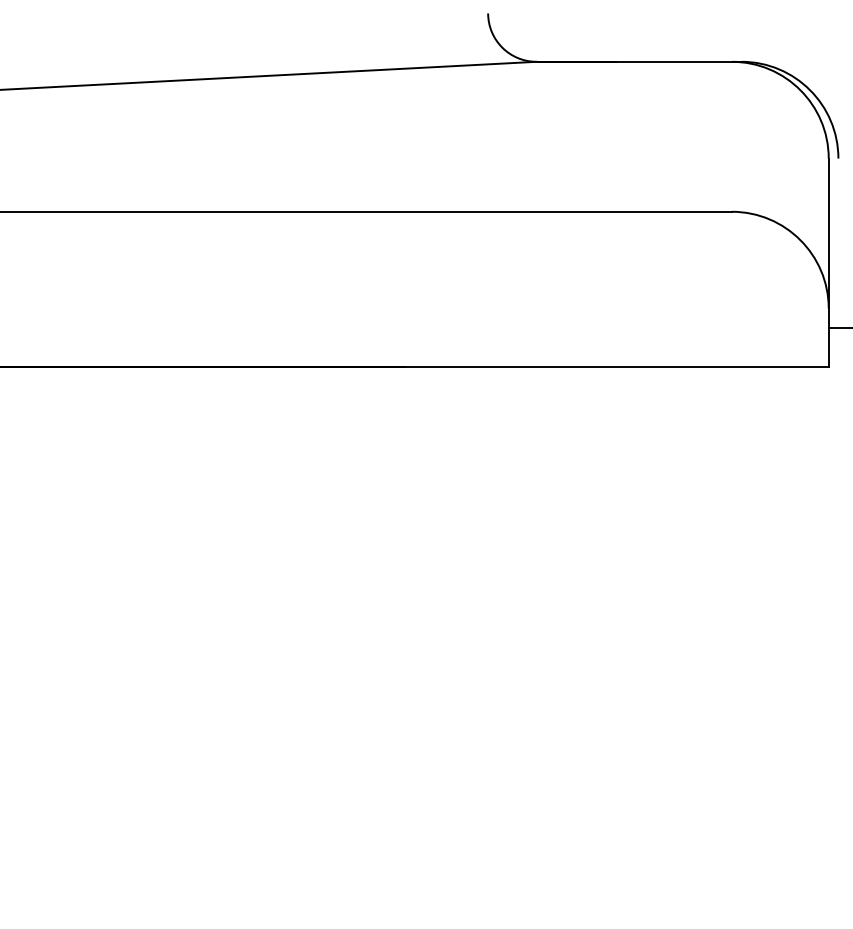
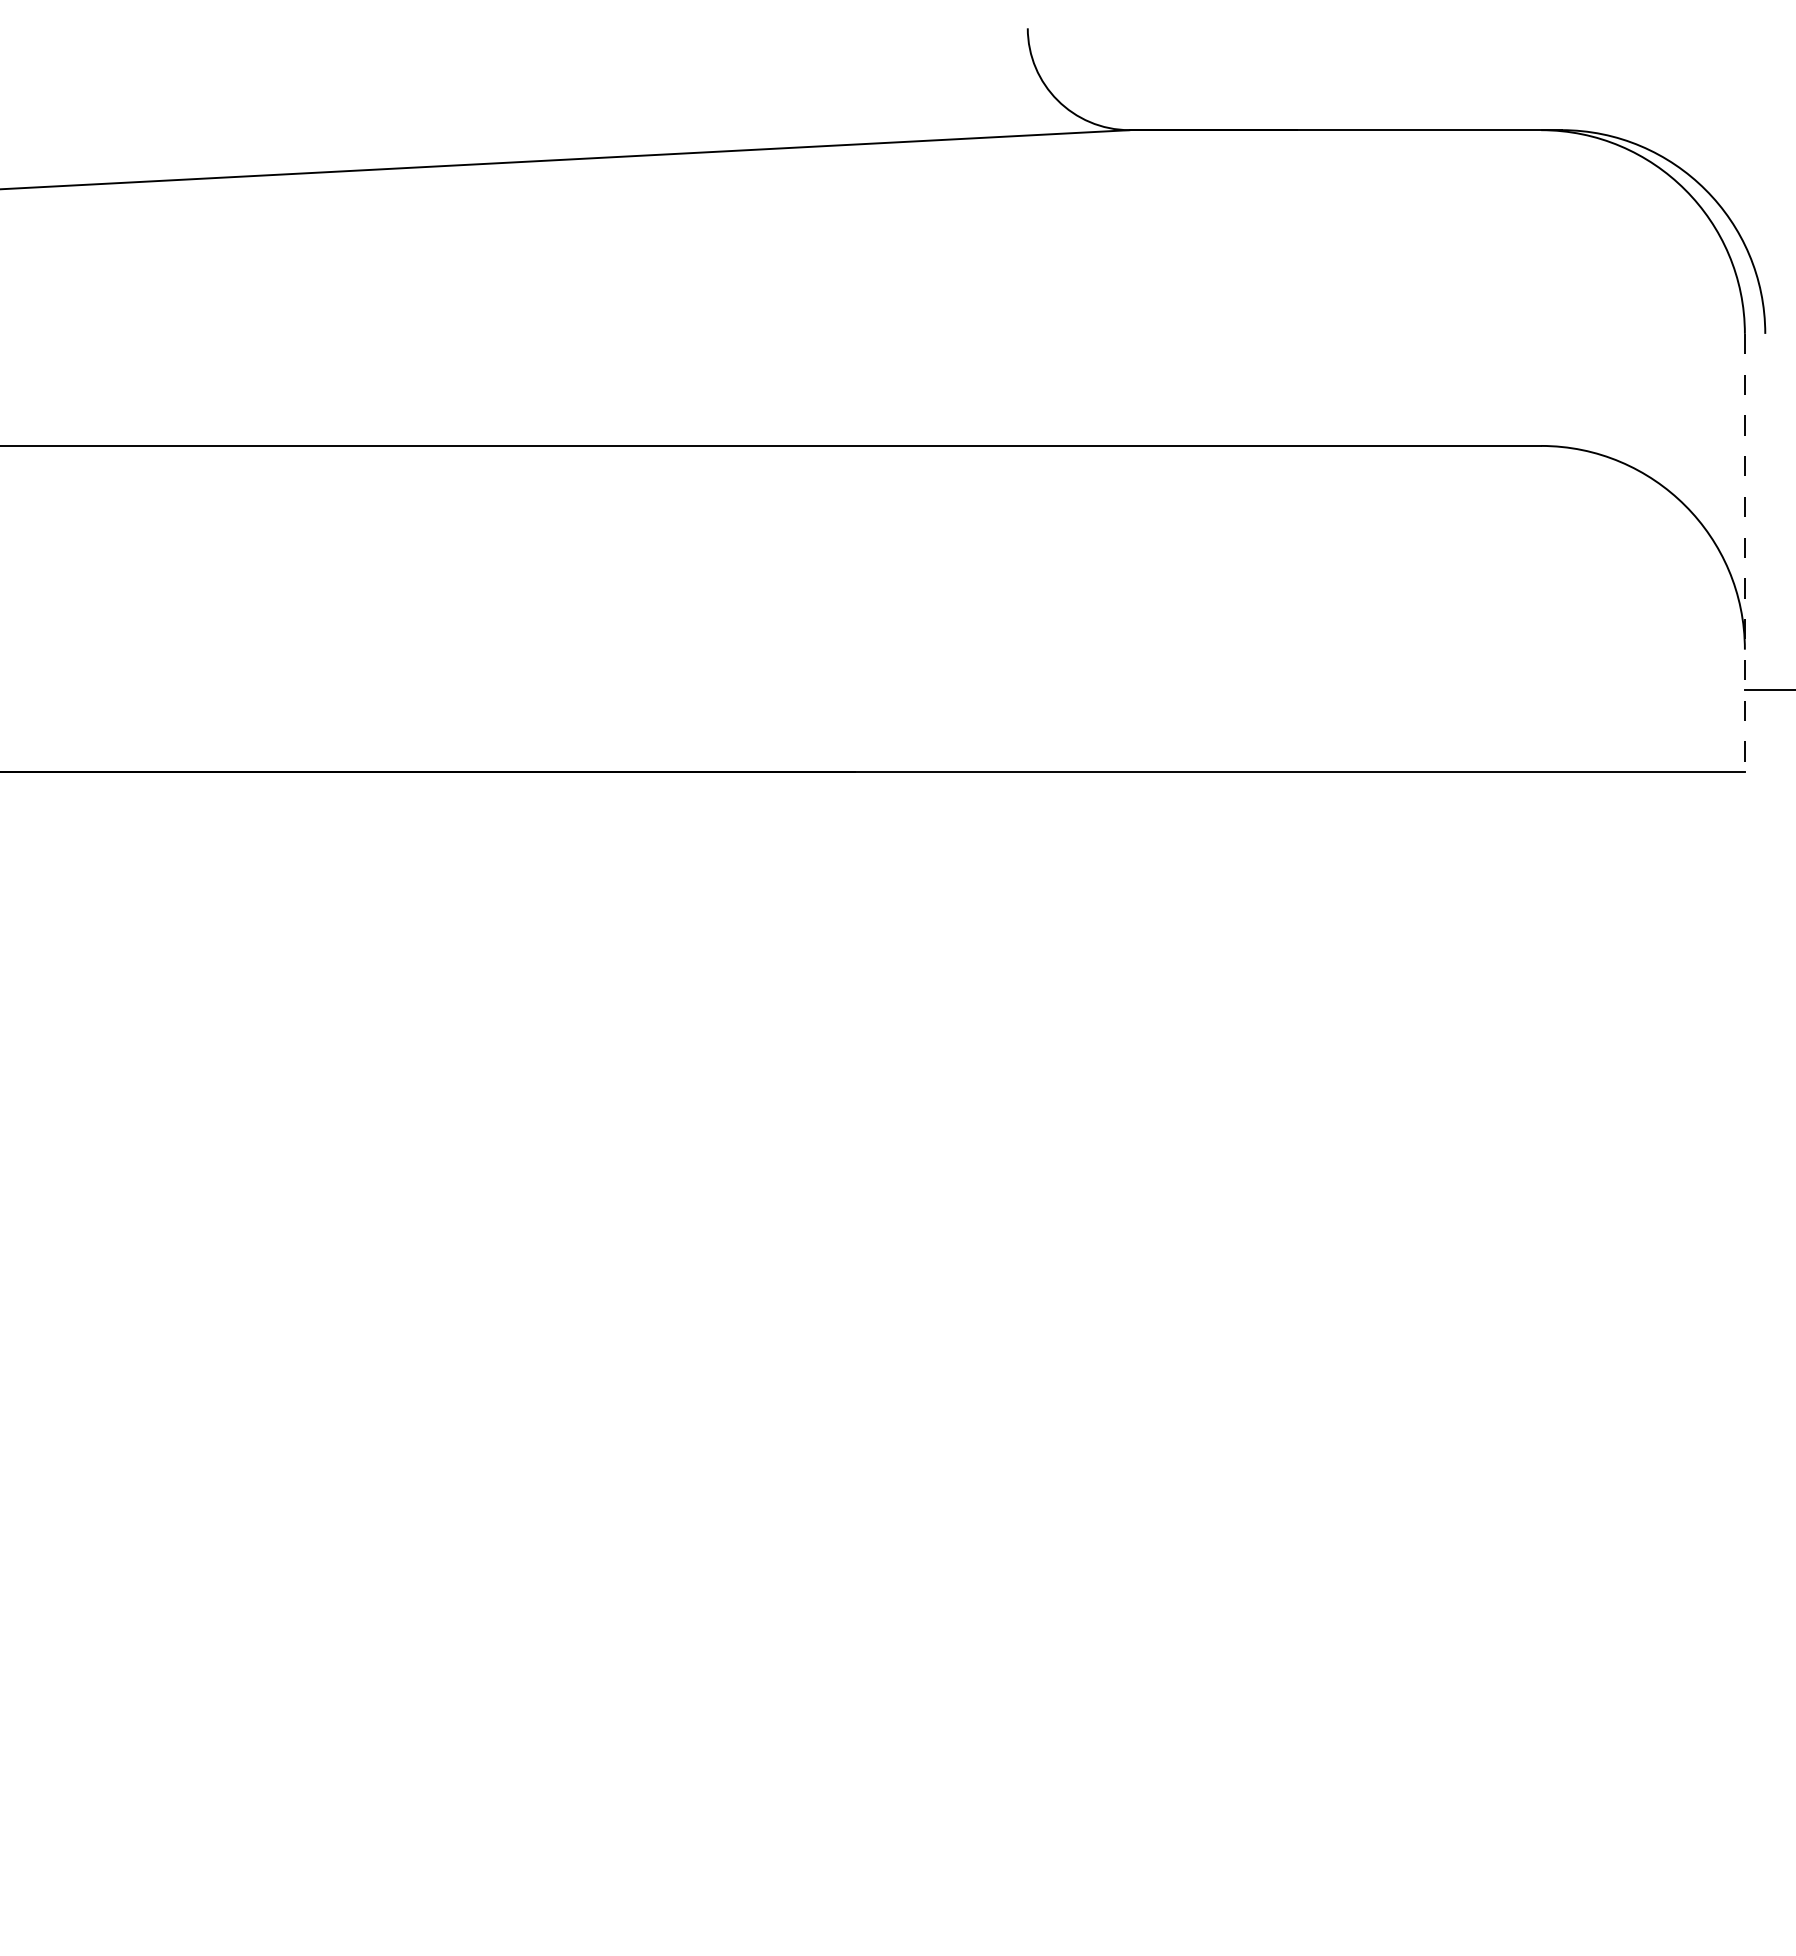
line: (828, 263) -> (1744, 554), solid -> dashed

